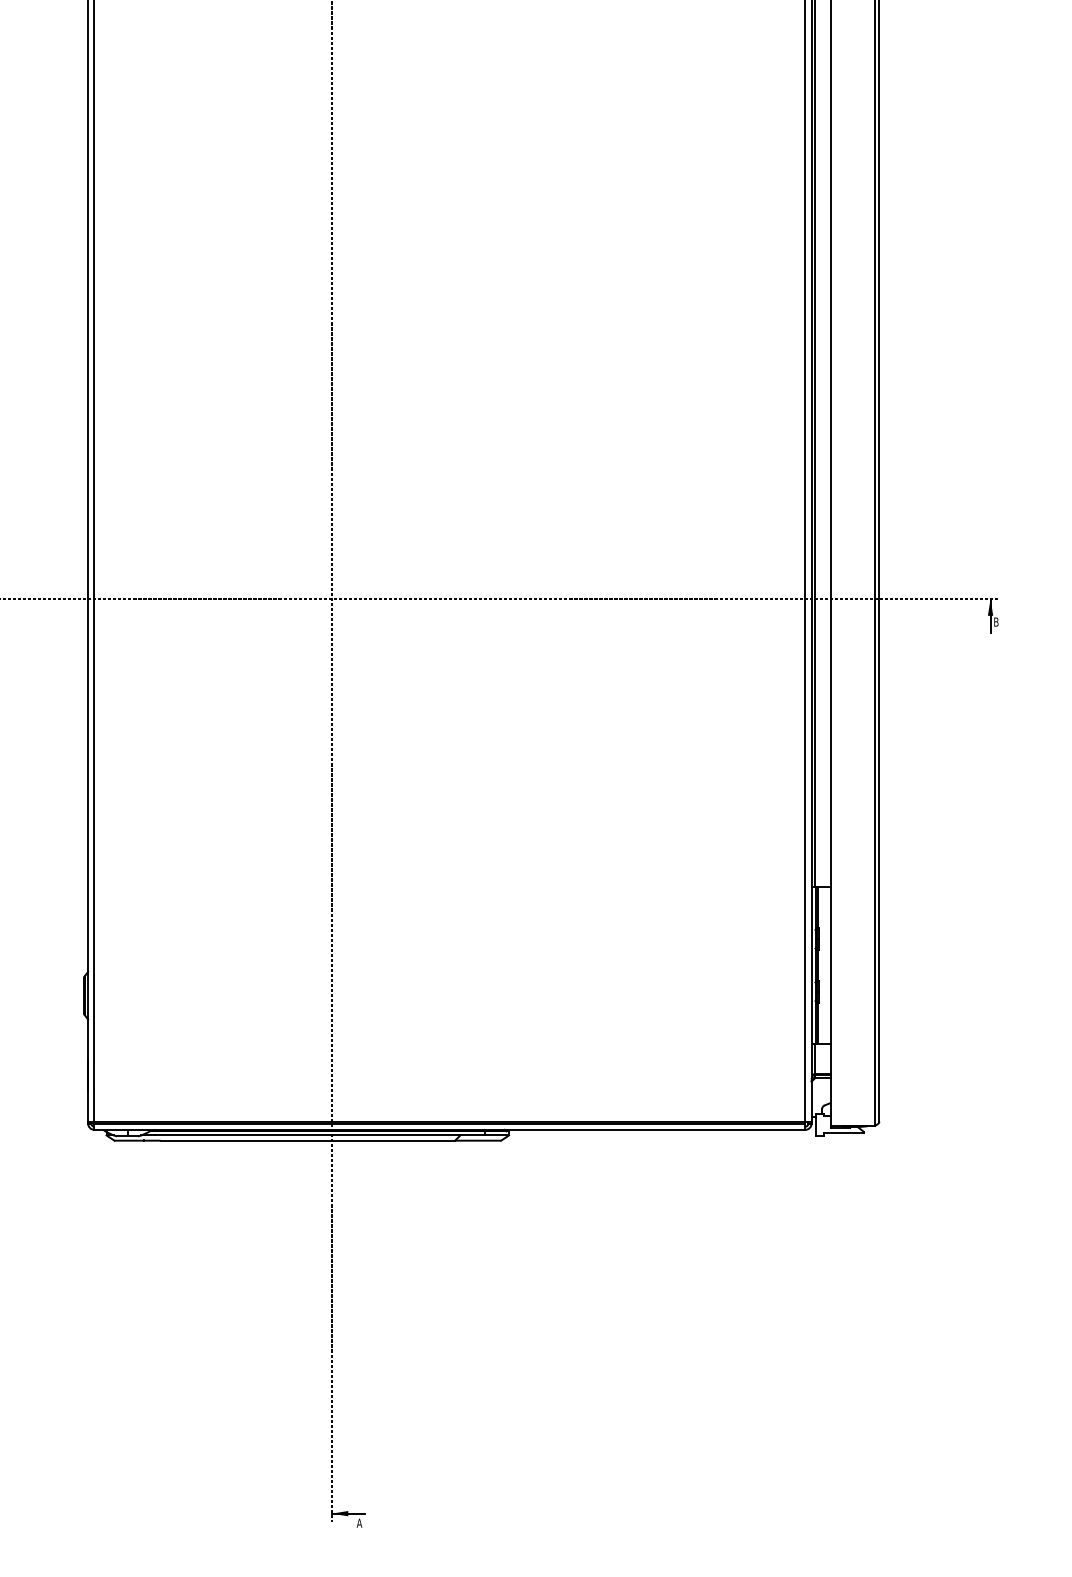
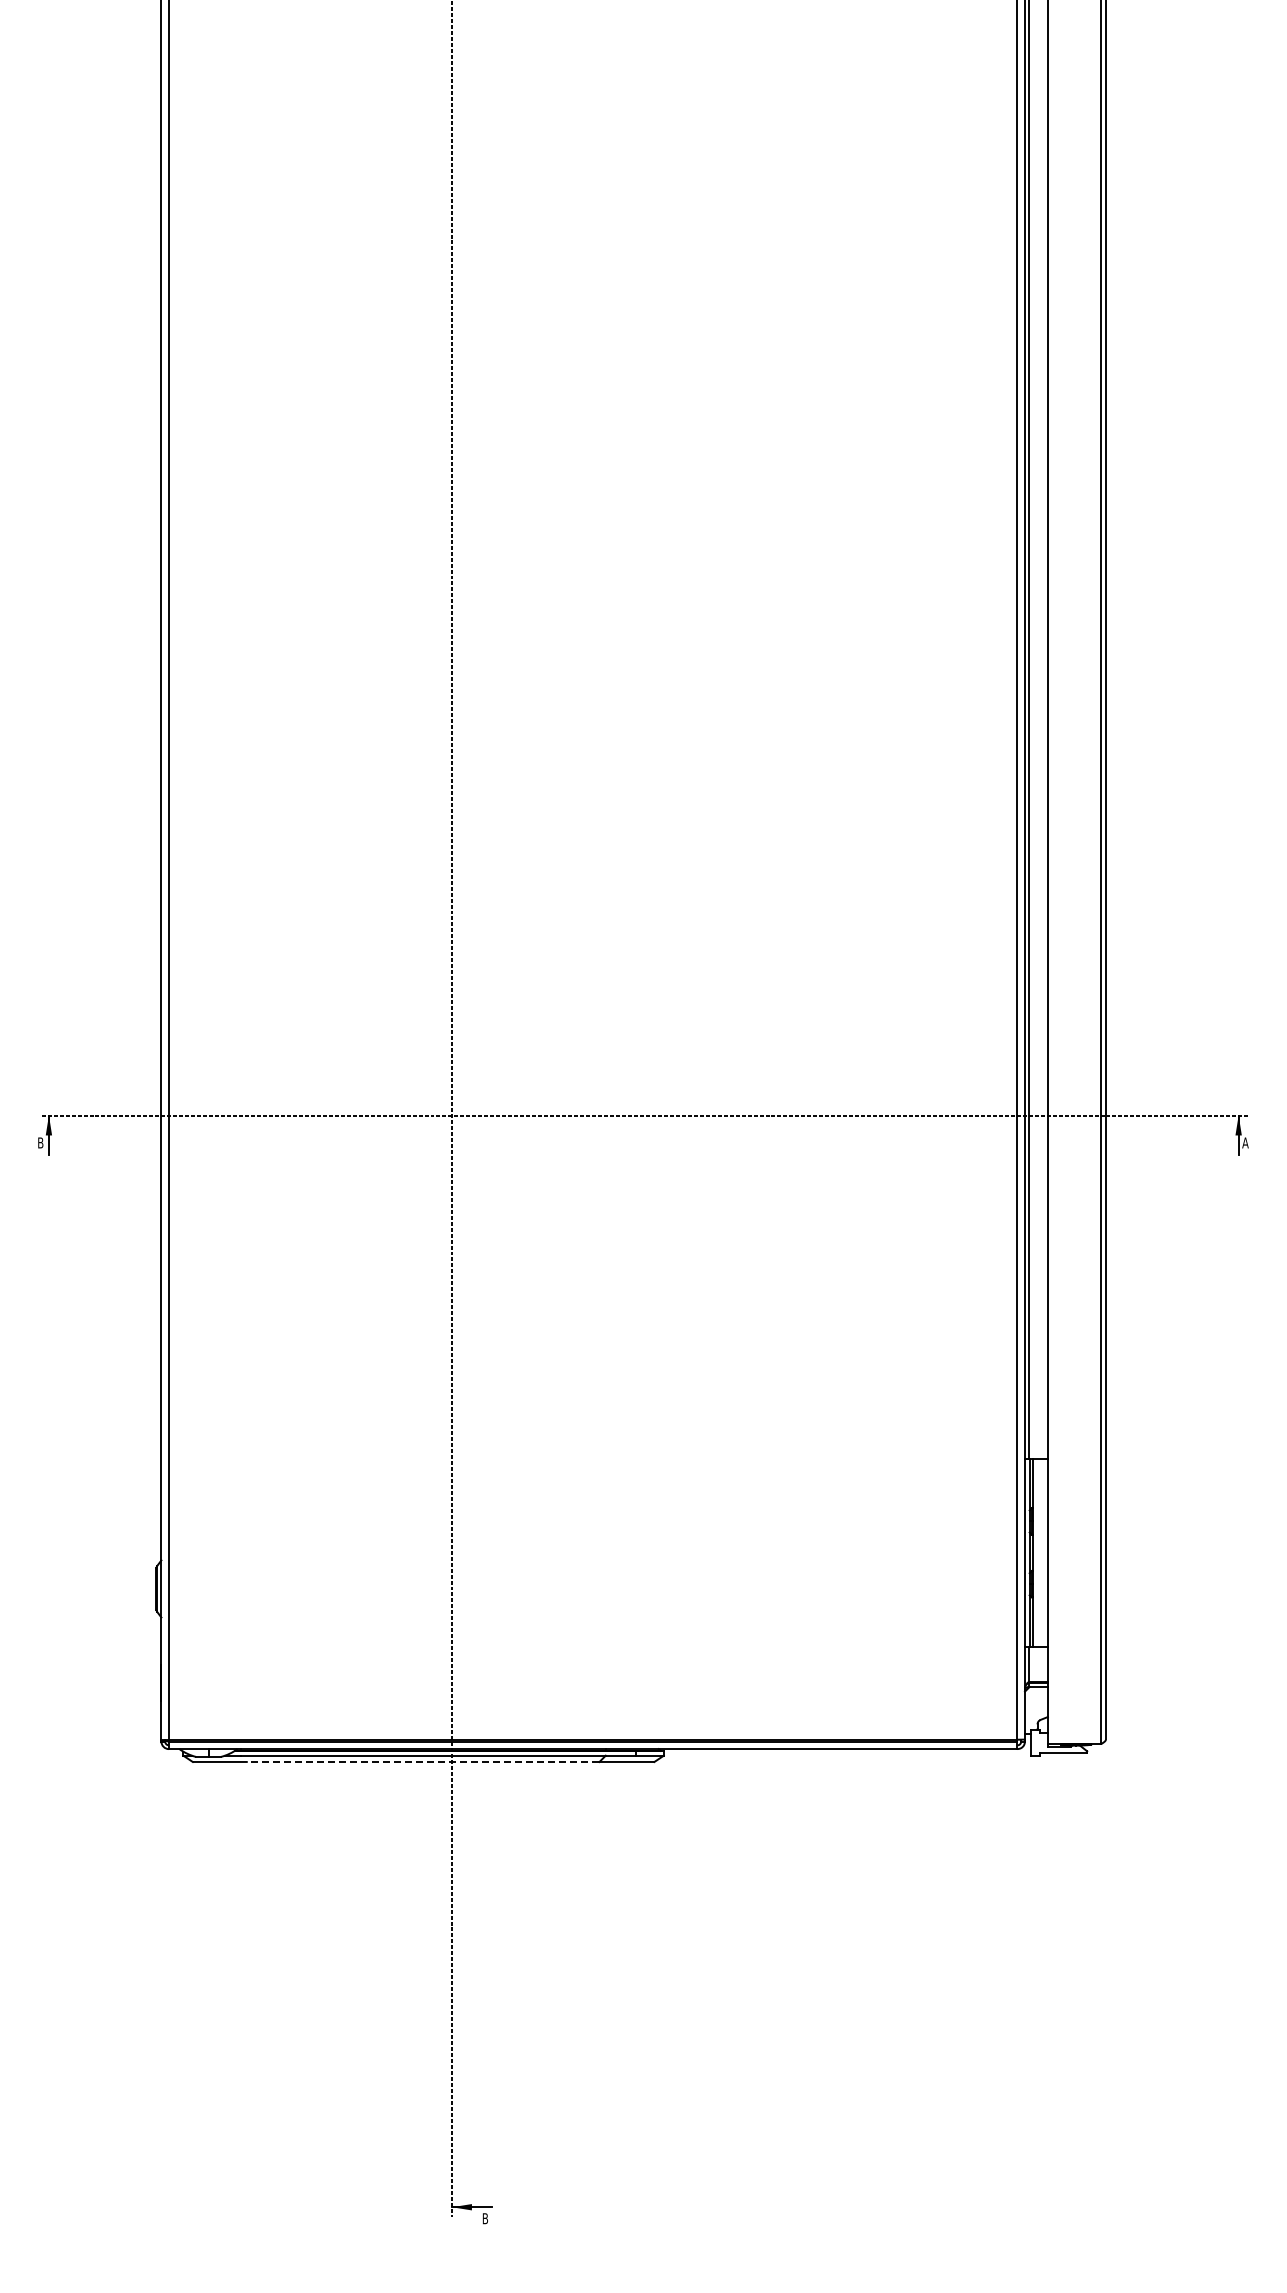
text: (996, 621) -> (1245, 1142), B -> A
line: (307, 1140) -> (423, 1761), solid -> dashed
text: (359, 1523) -> (485, 2218), A -> B

